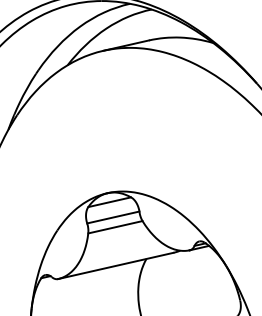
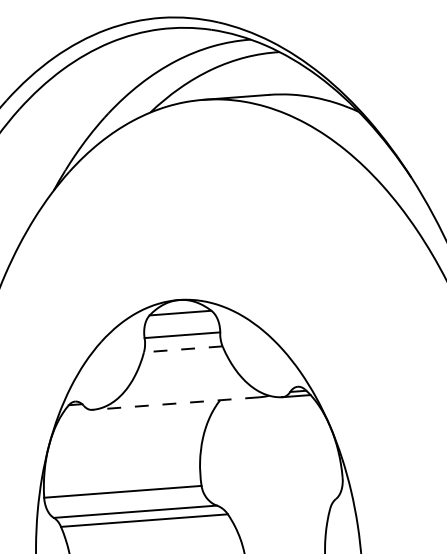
line: (114, 227) -> (182, 349), solid -> dashed
line: (115, 265) -> (175, 403), solid -> dashed

